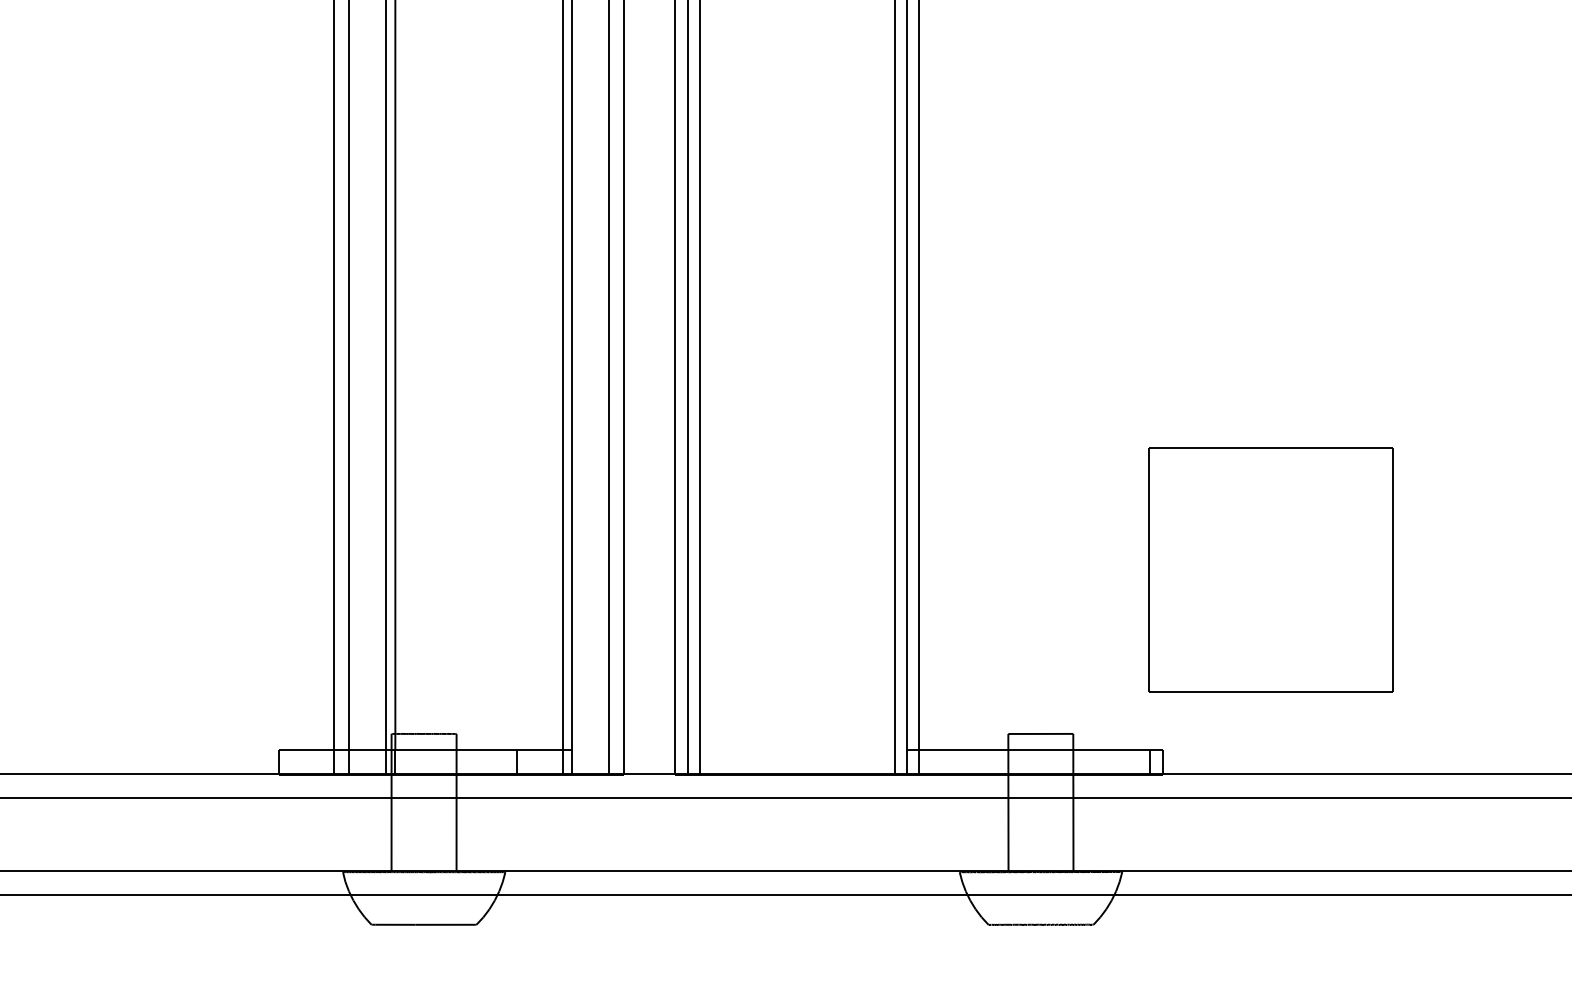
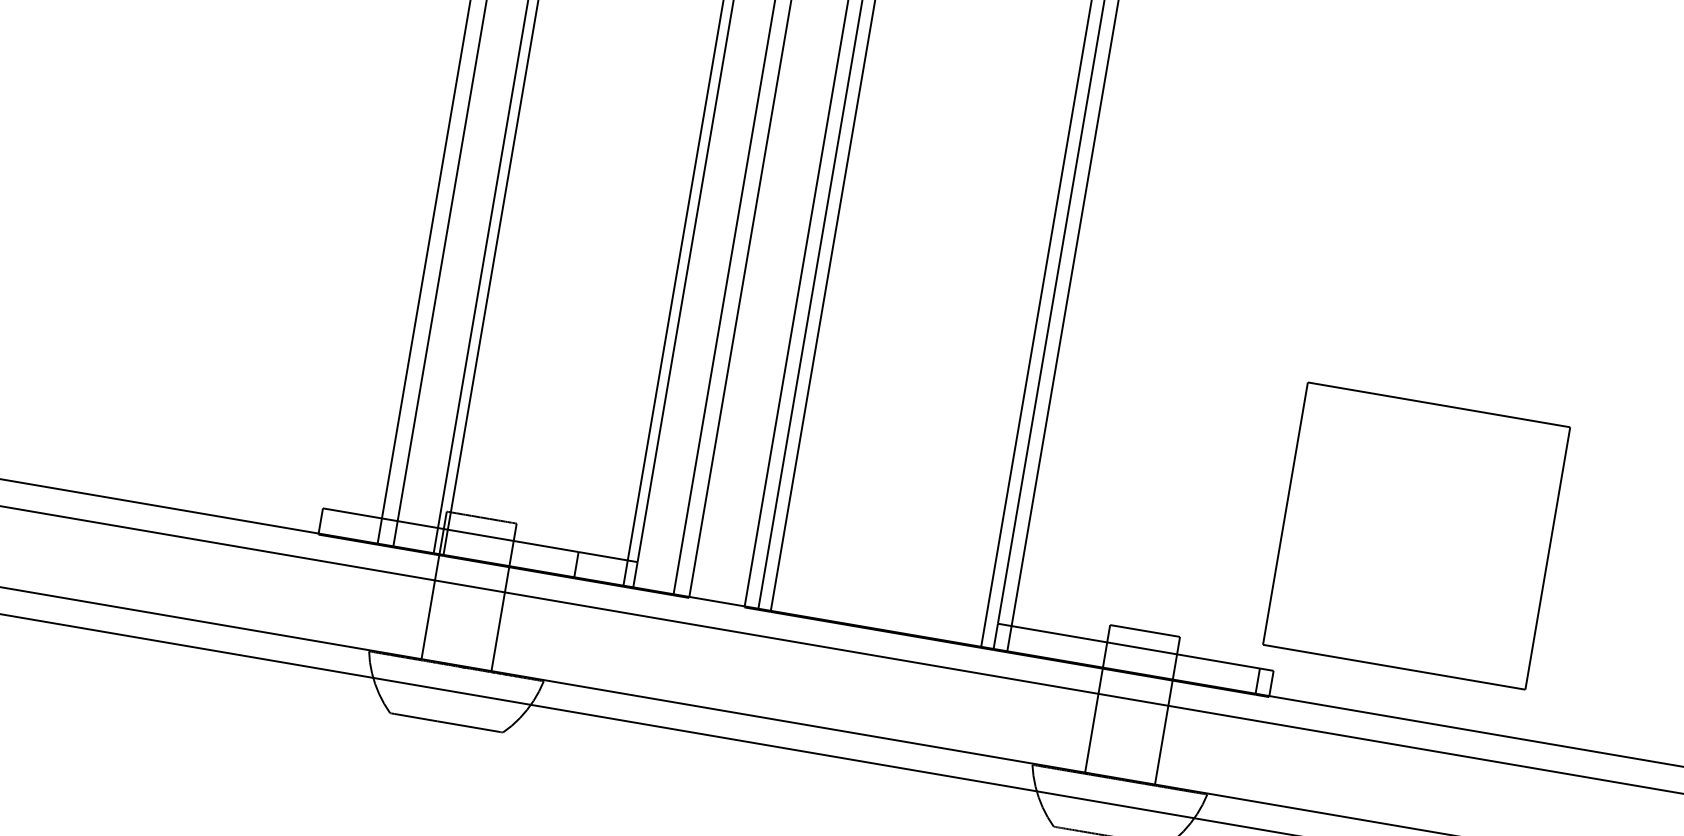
part: (1270, 569) -> (1415, 535), moved

